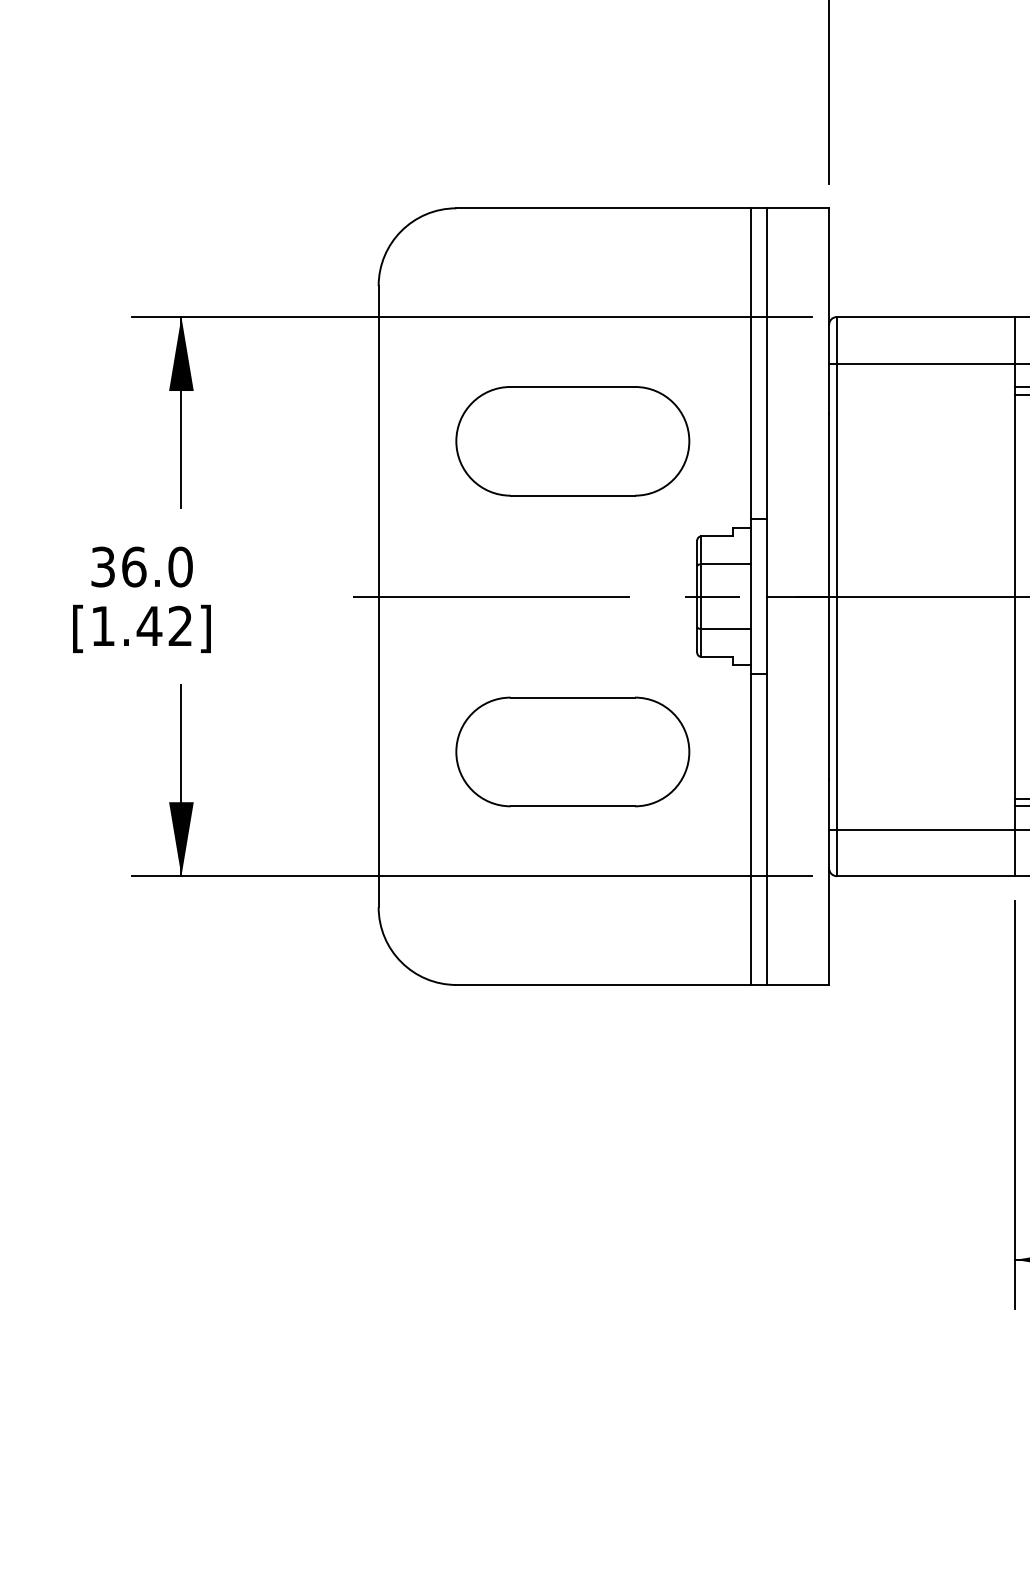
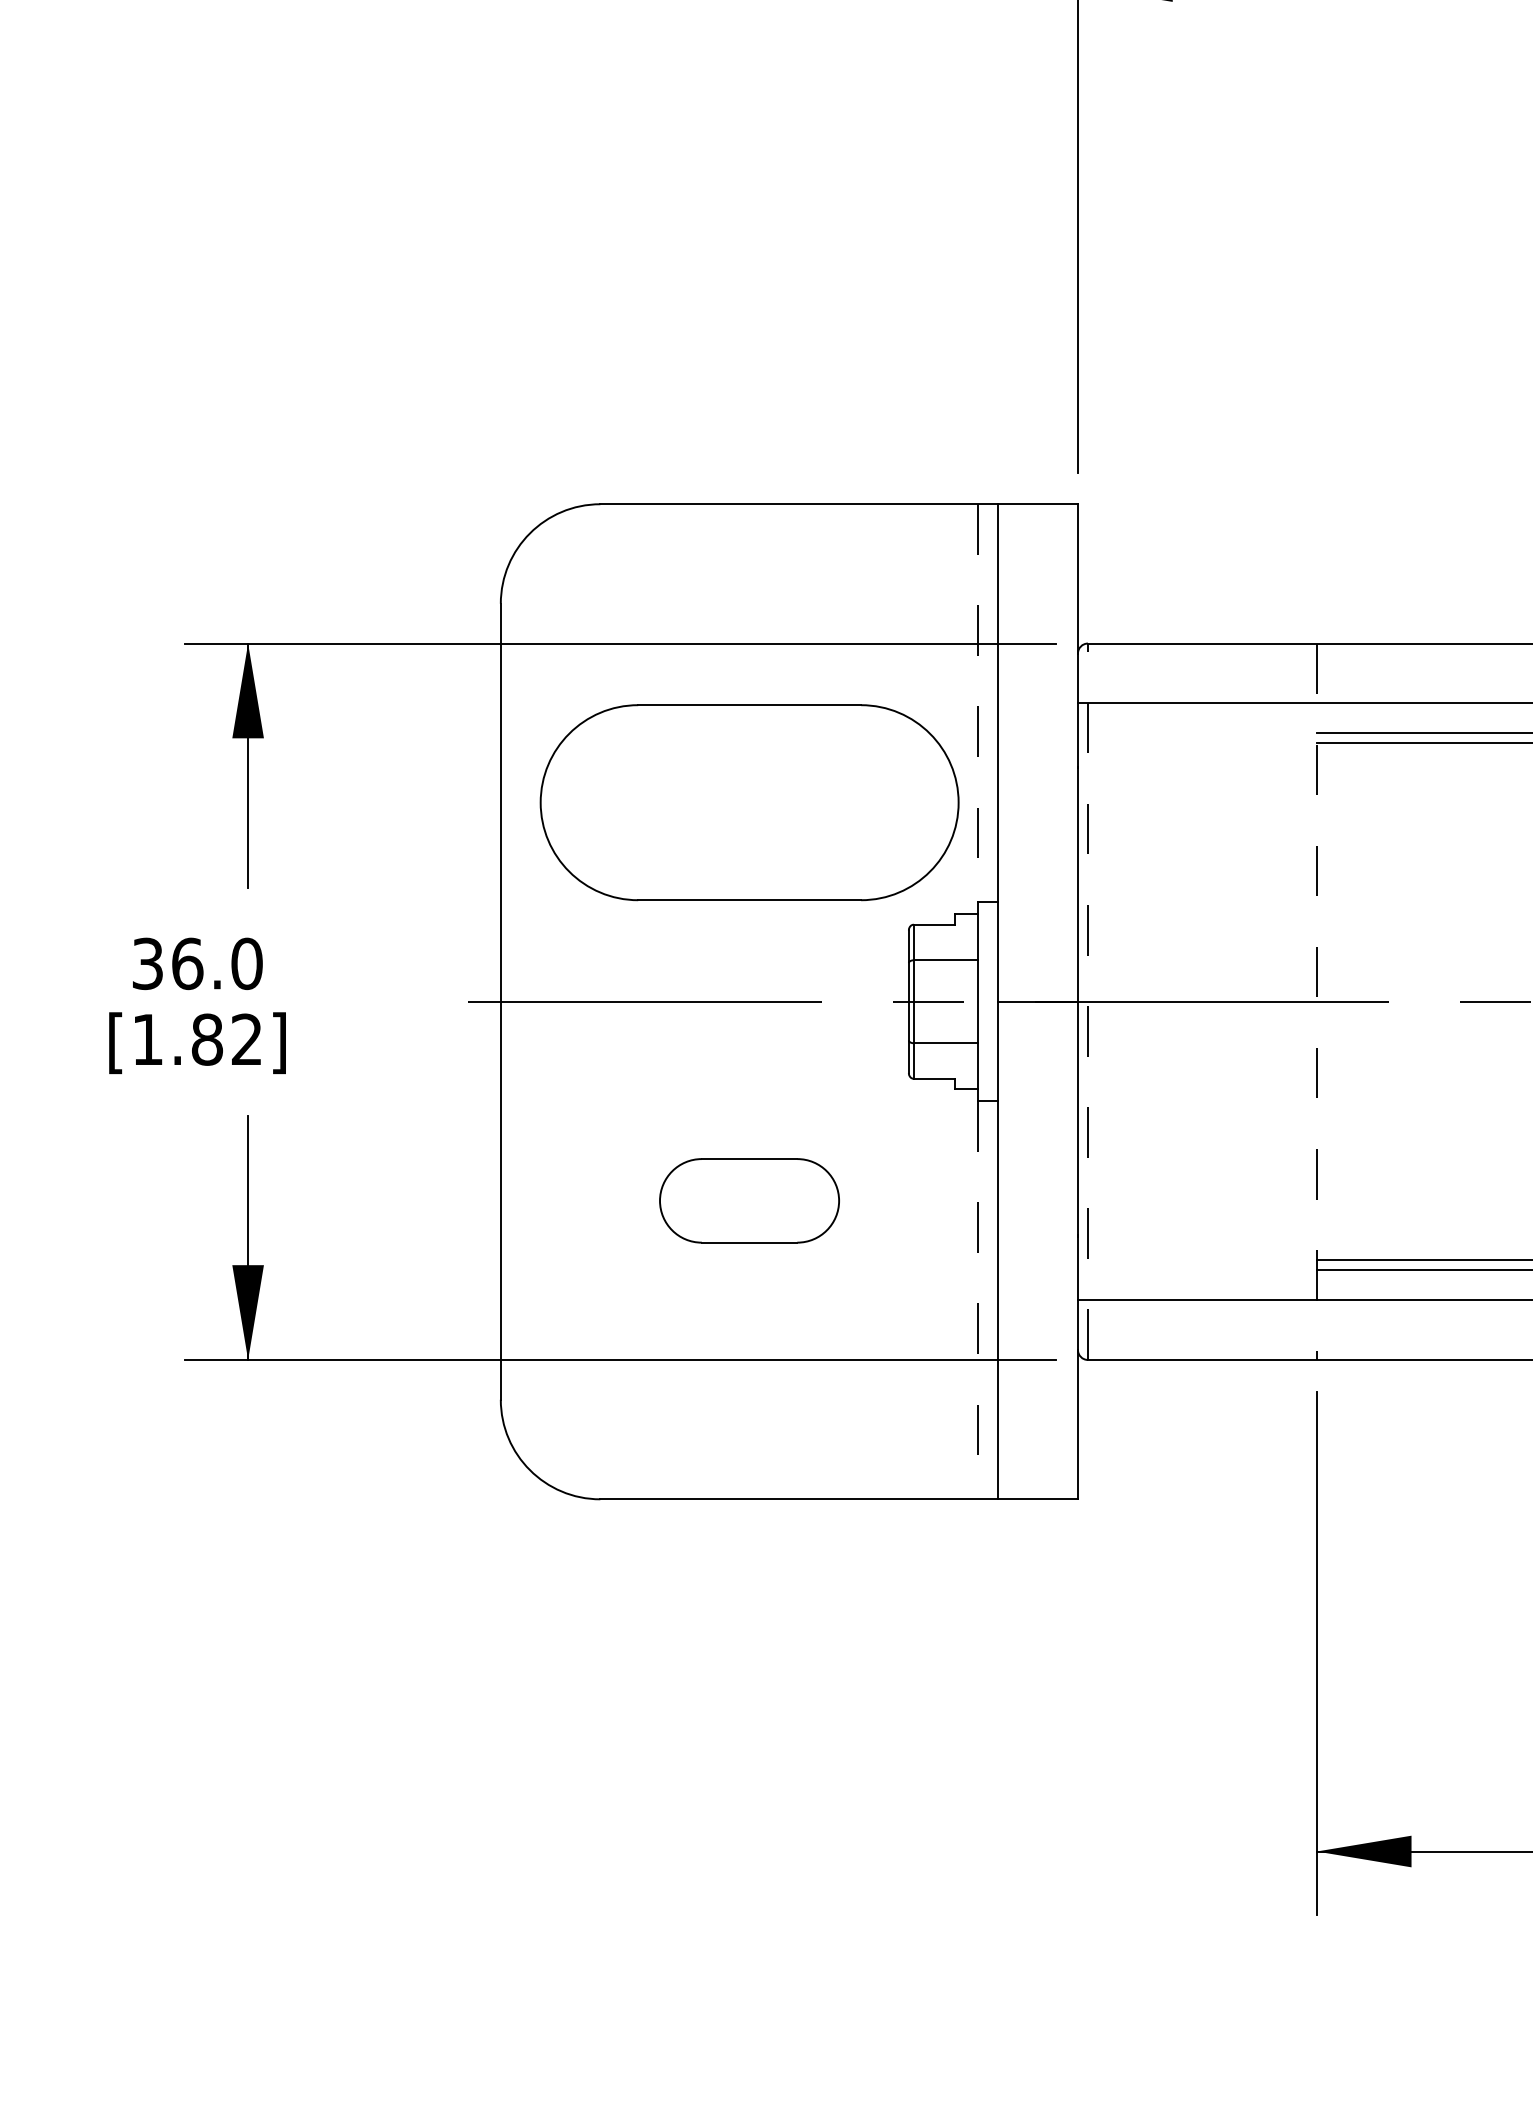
line: (751, 363) -> (978, 703), solid -> dashed
part: (572, 441) -> (749, 802), size x1.4
line: (836, 596) -> (1087, 1001), solid -> dashed
line: (1015, 597) -> (1316, 1002), solid -> dashed
text: (148, 626) -> (206, 1039), [1.42] -> [1.82]
part: (572, 751) -> (749, 1200), size x0.6
line: (751, 829) -> (978, 1300), solid -> dashed

